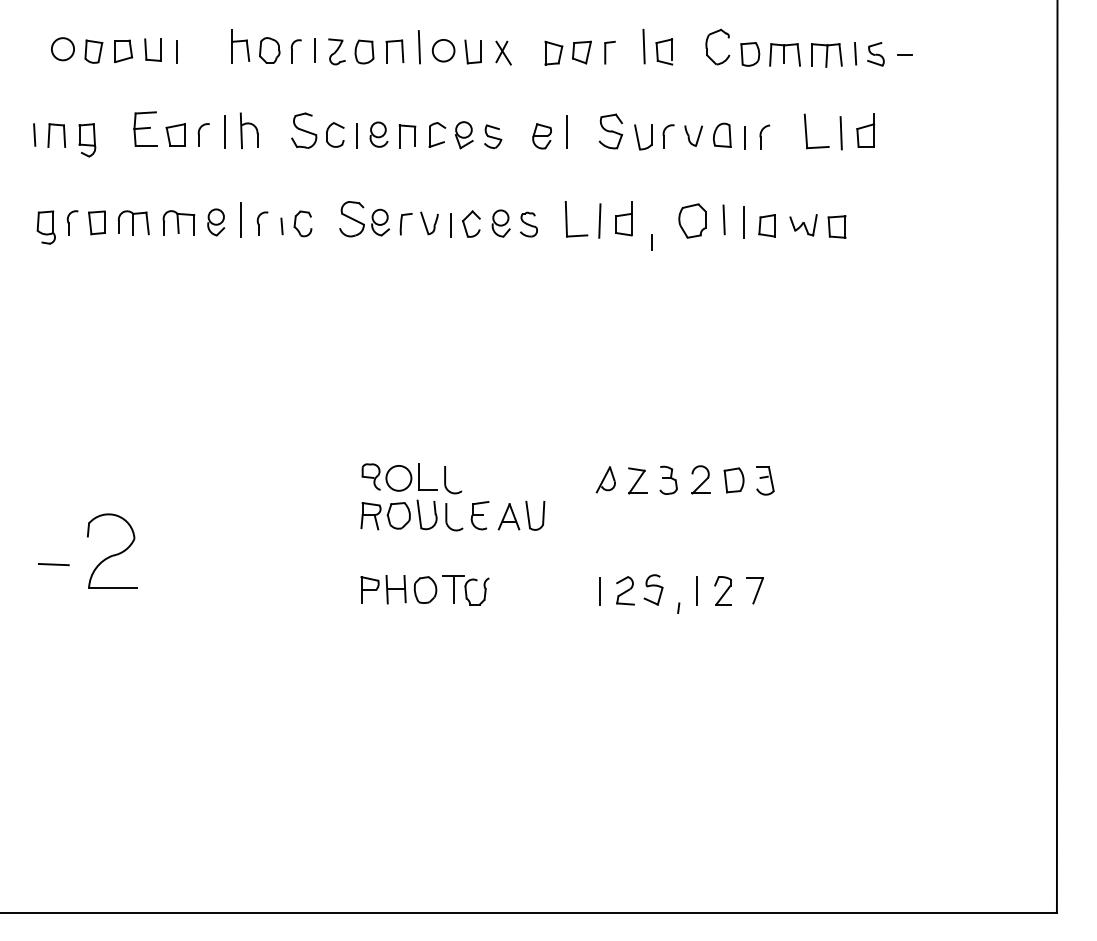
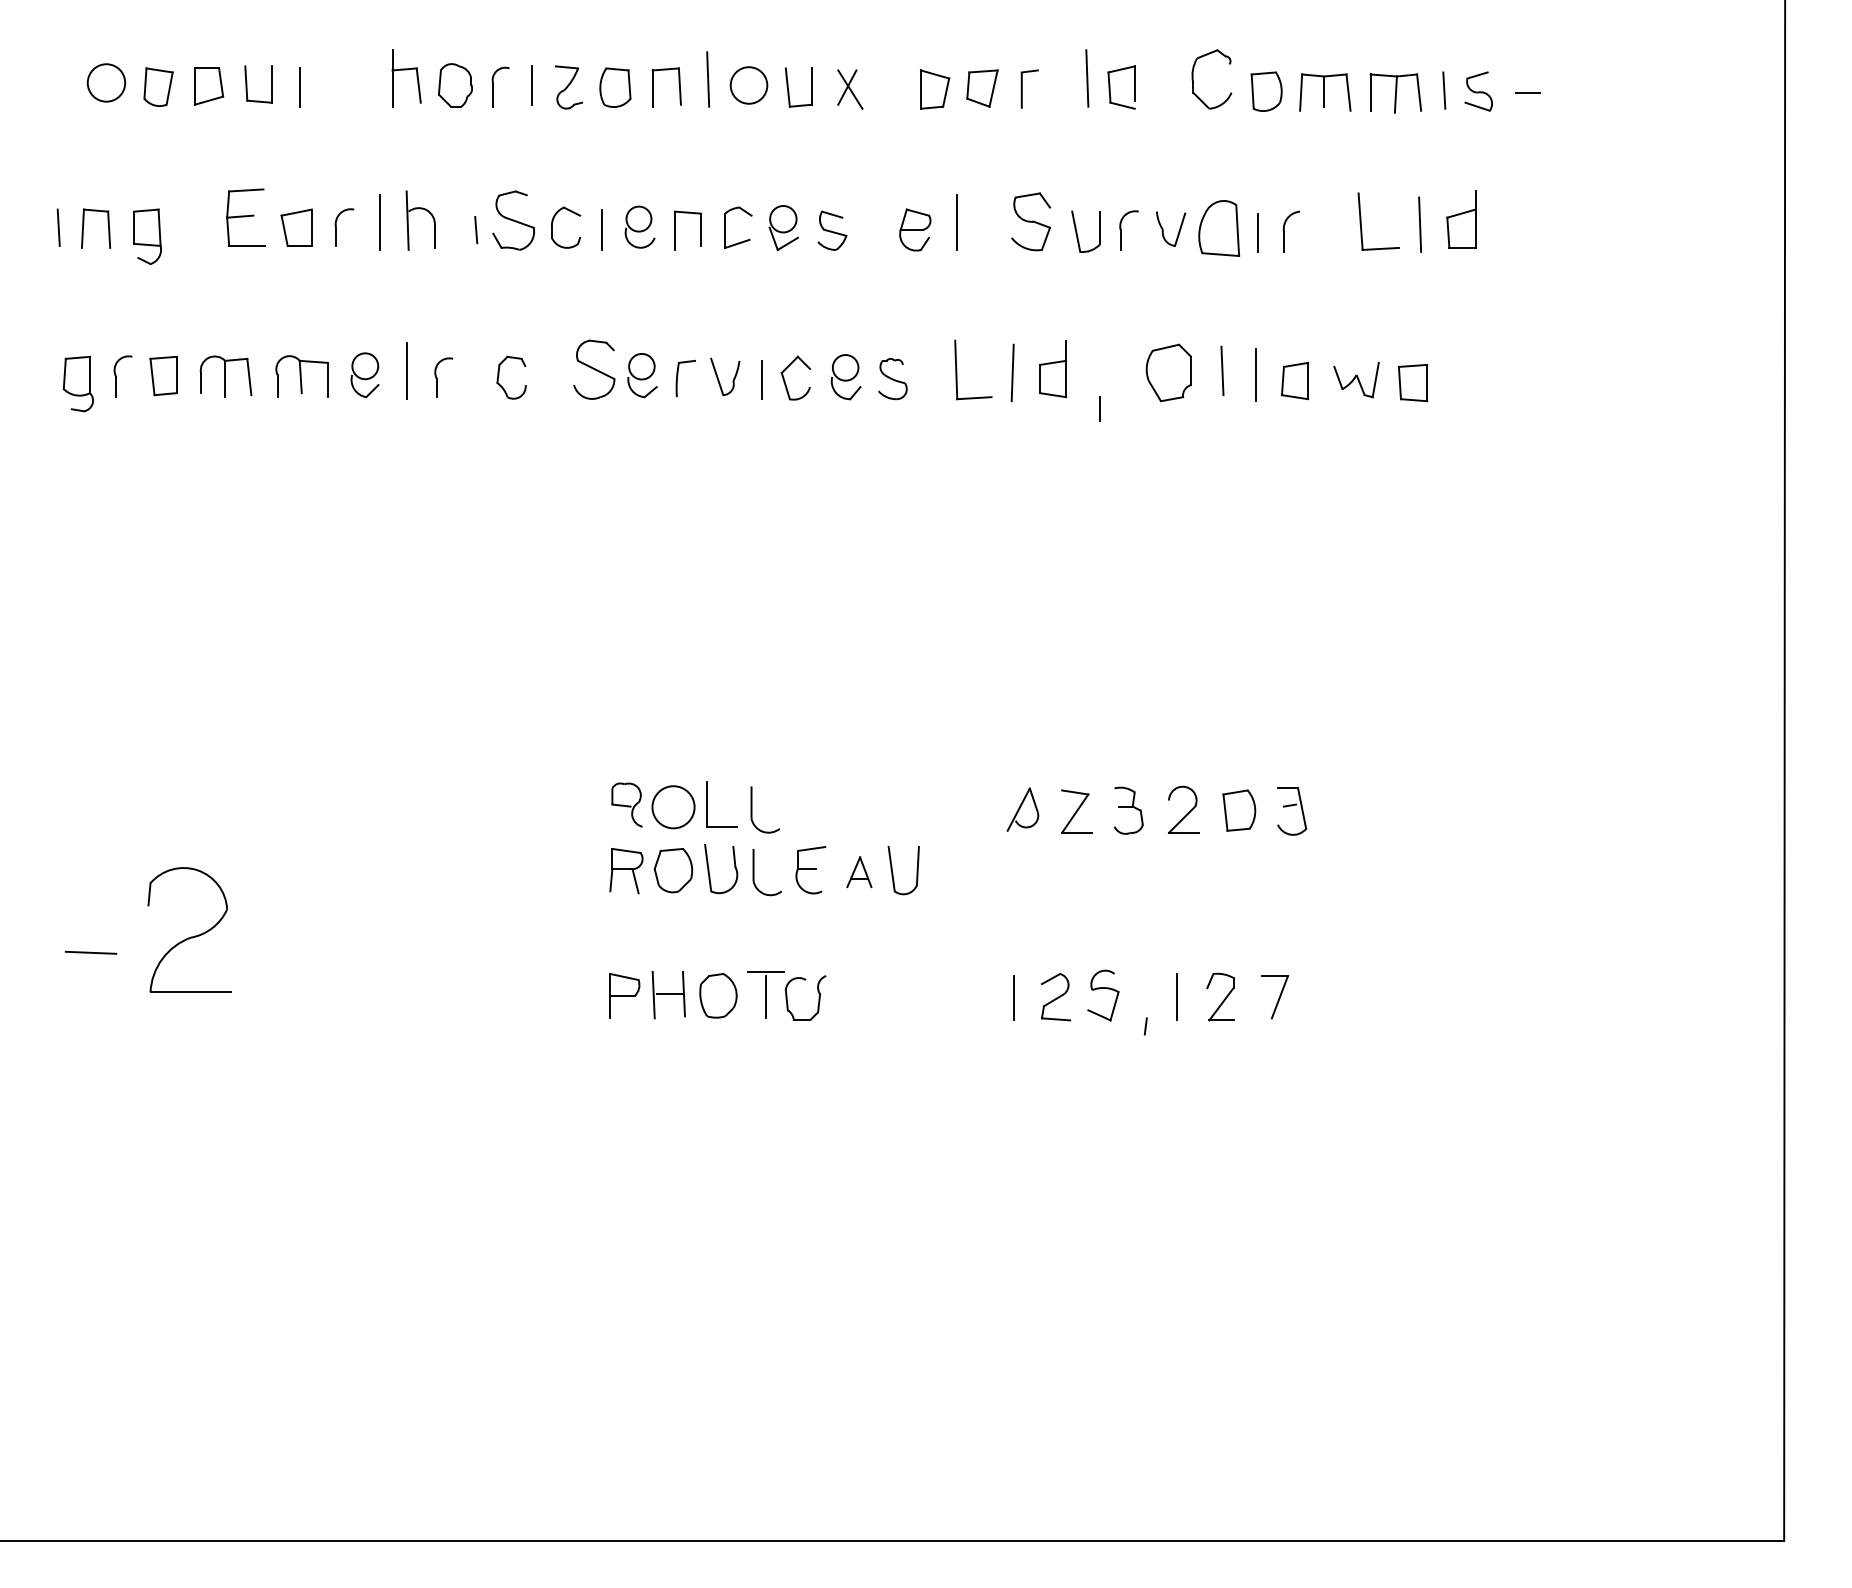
part: (722, 134) -> (1219, 226), size x1.4
line: (281, 226) -> (475, 230), moved
part: (508, 516) -> (858, 871), size x0.7

